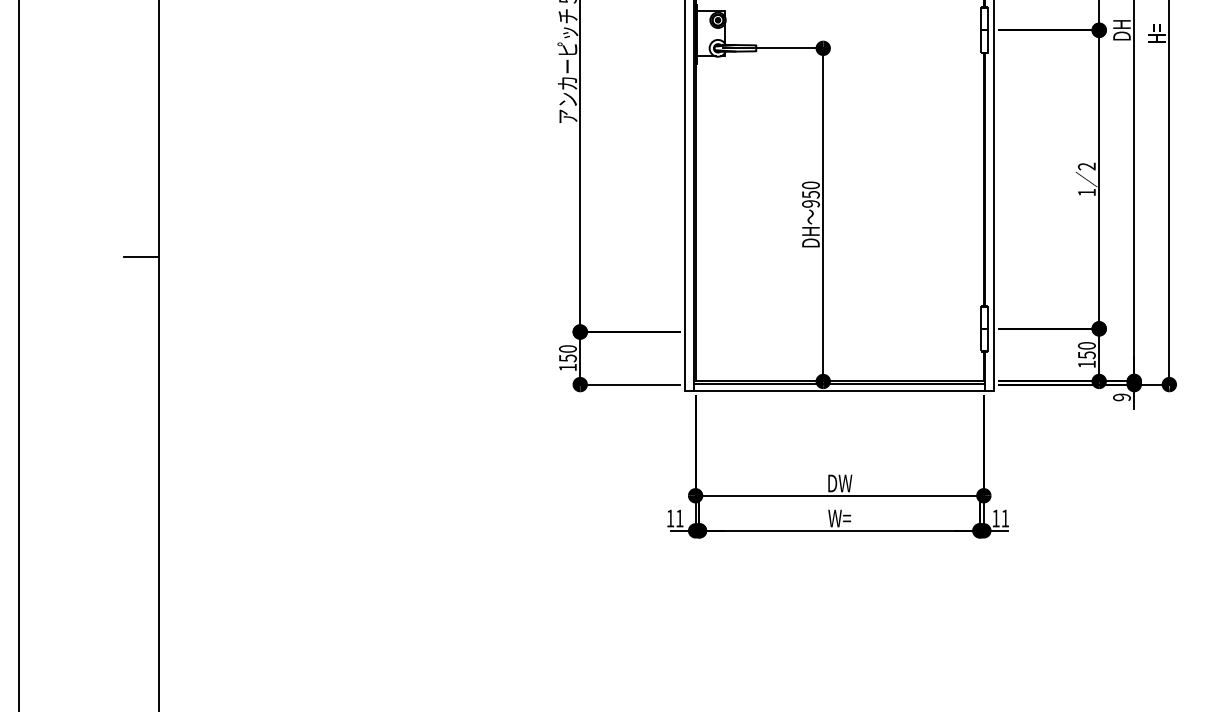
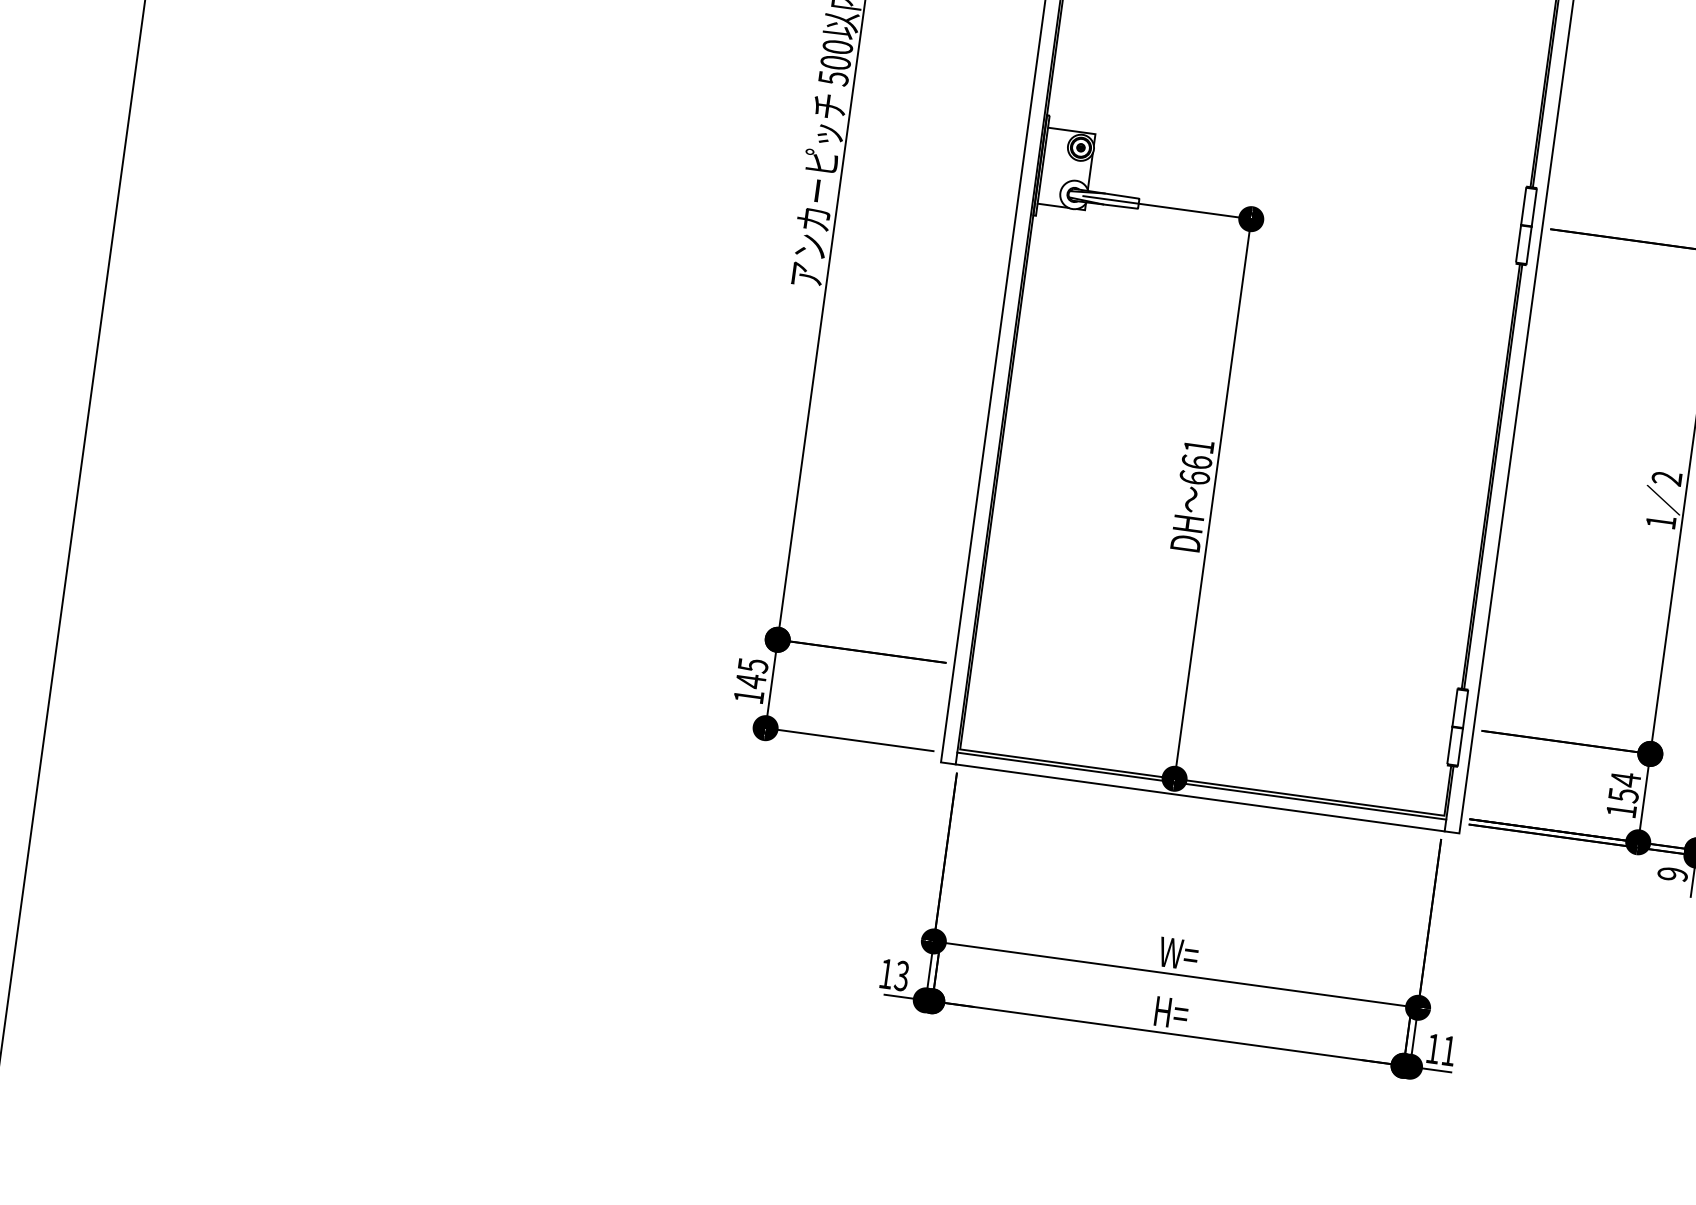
text: (810, 194) -> (1196, 461), 950 -> 661
line: (141, 256) -> (58, 411), removed
text: (1086, 345) -> (1625, 778), 150 -> 154
text: (567, 353) -> (751, 672), 150 -> 145
text: (840, 483) -> (1180, 954), DW -> W=
text: (679, 518) -> (901, 975), 11 -> 13
text: (839, 518) -> (1170, 1012), W= -> H=

